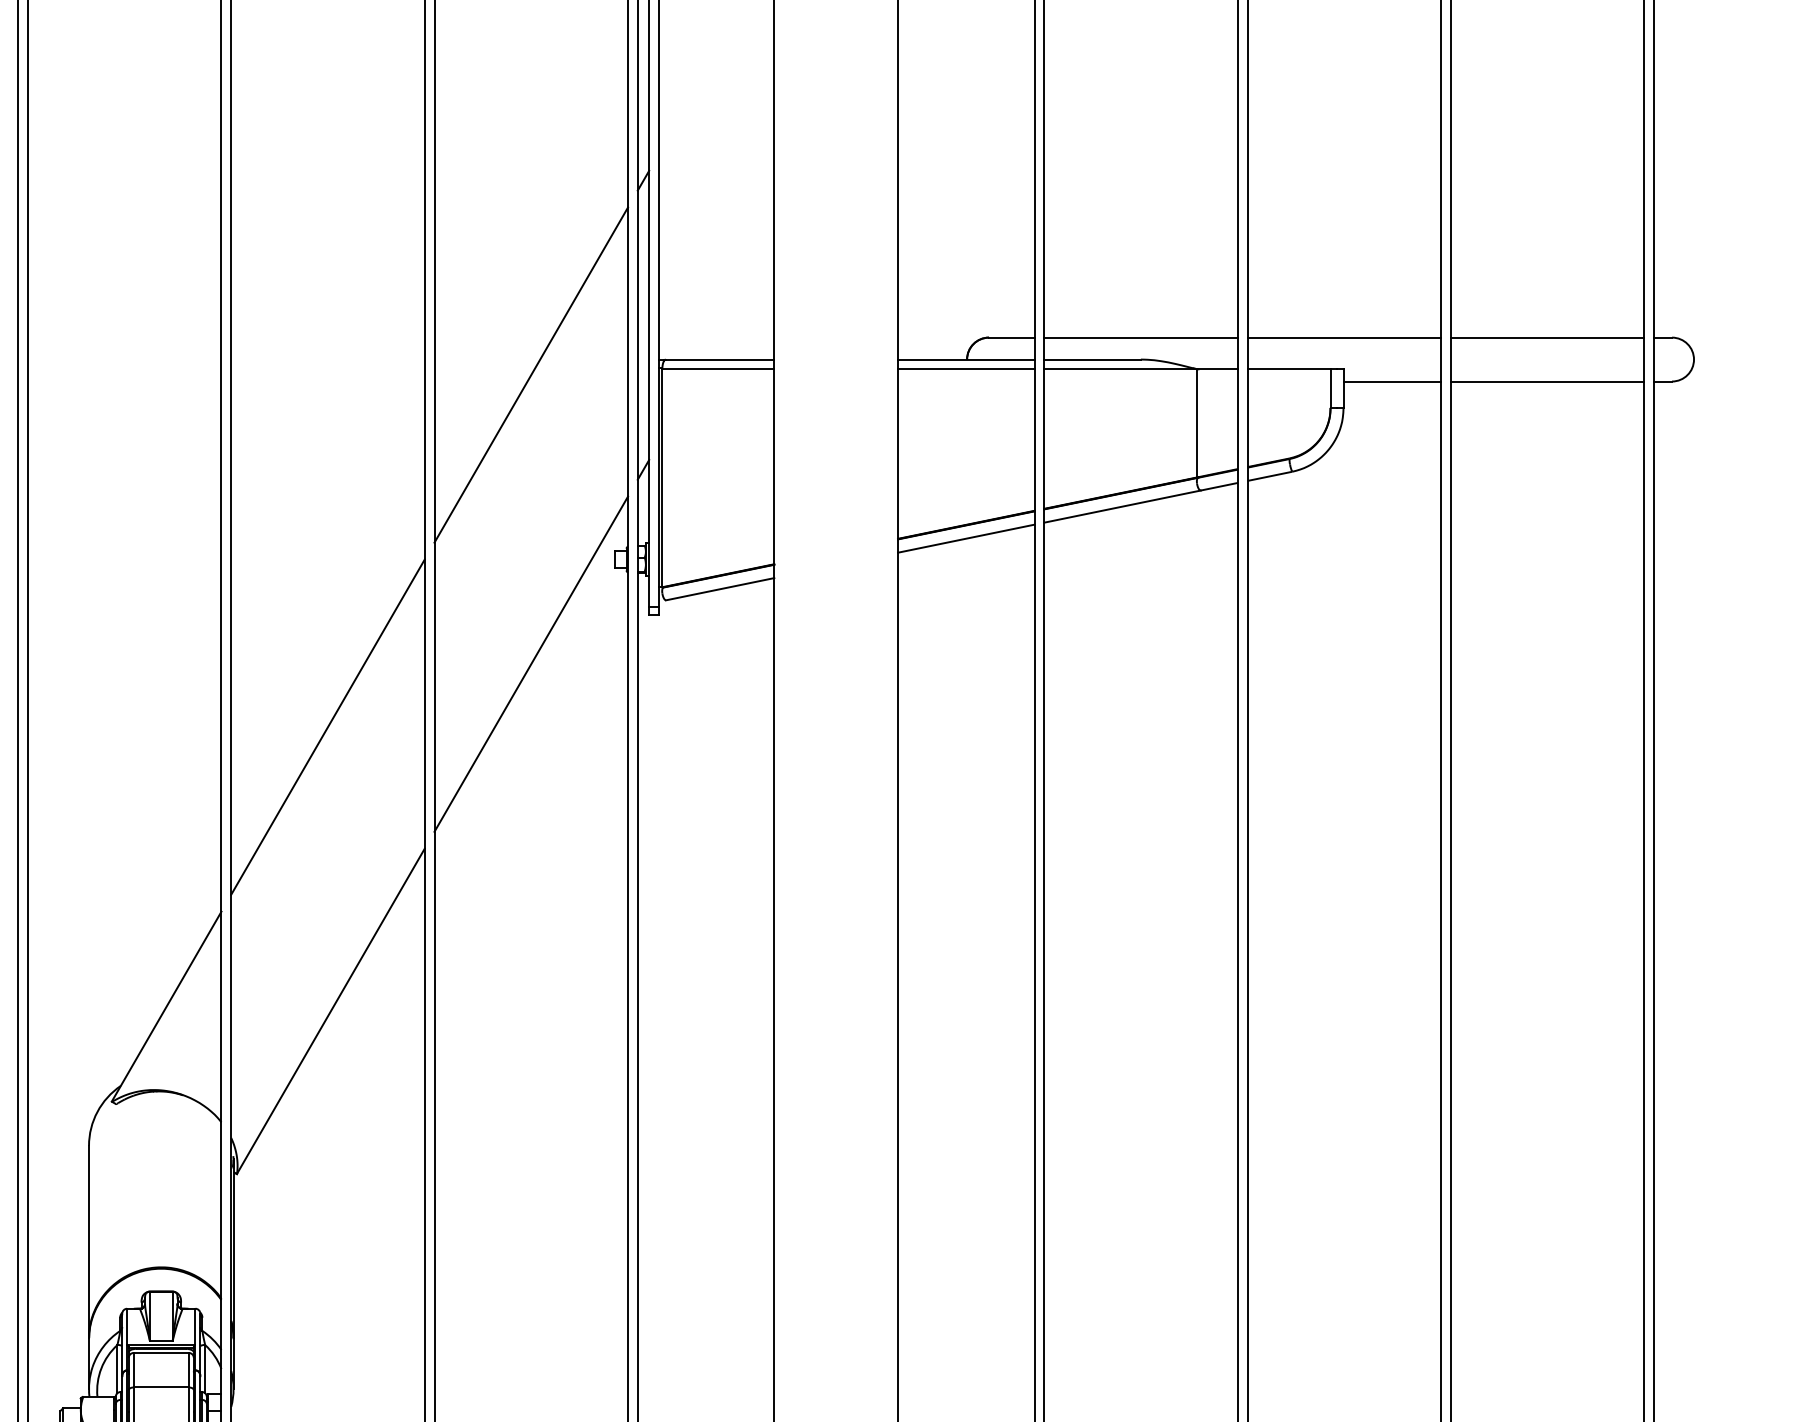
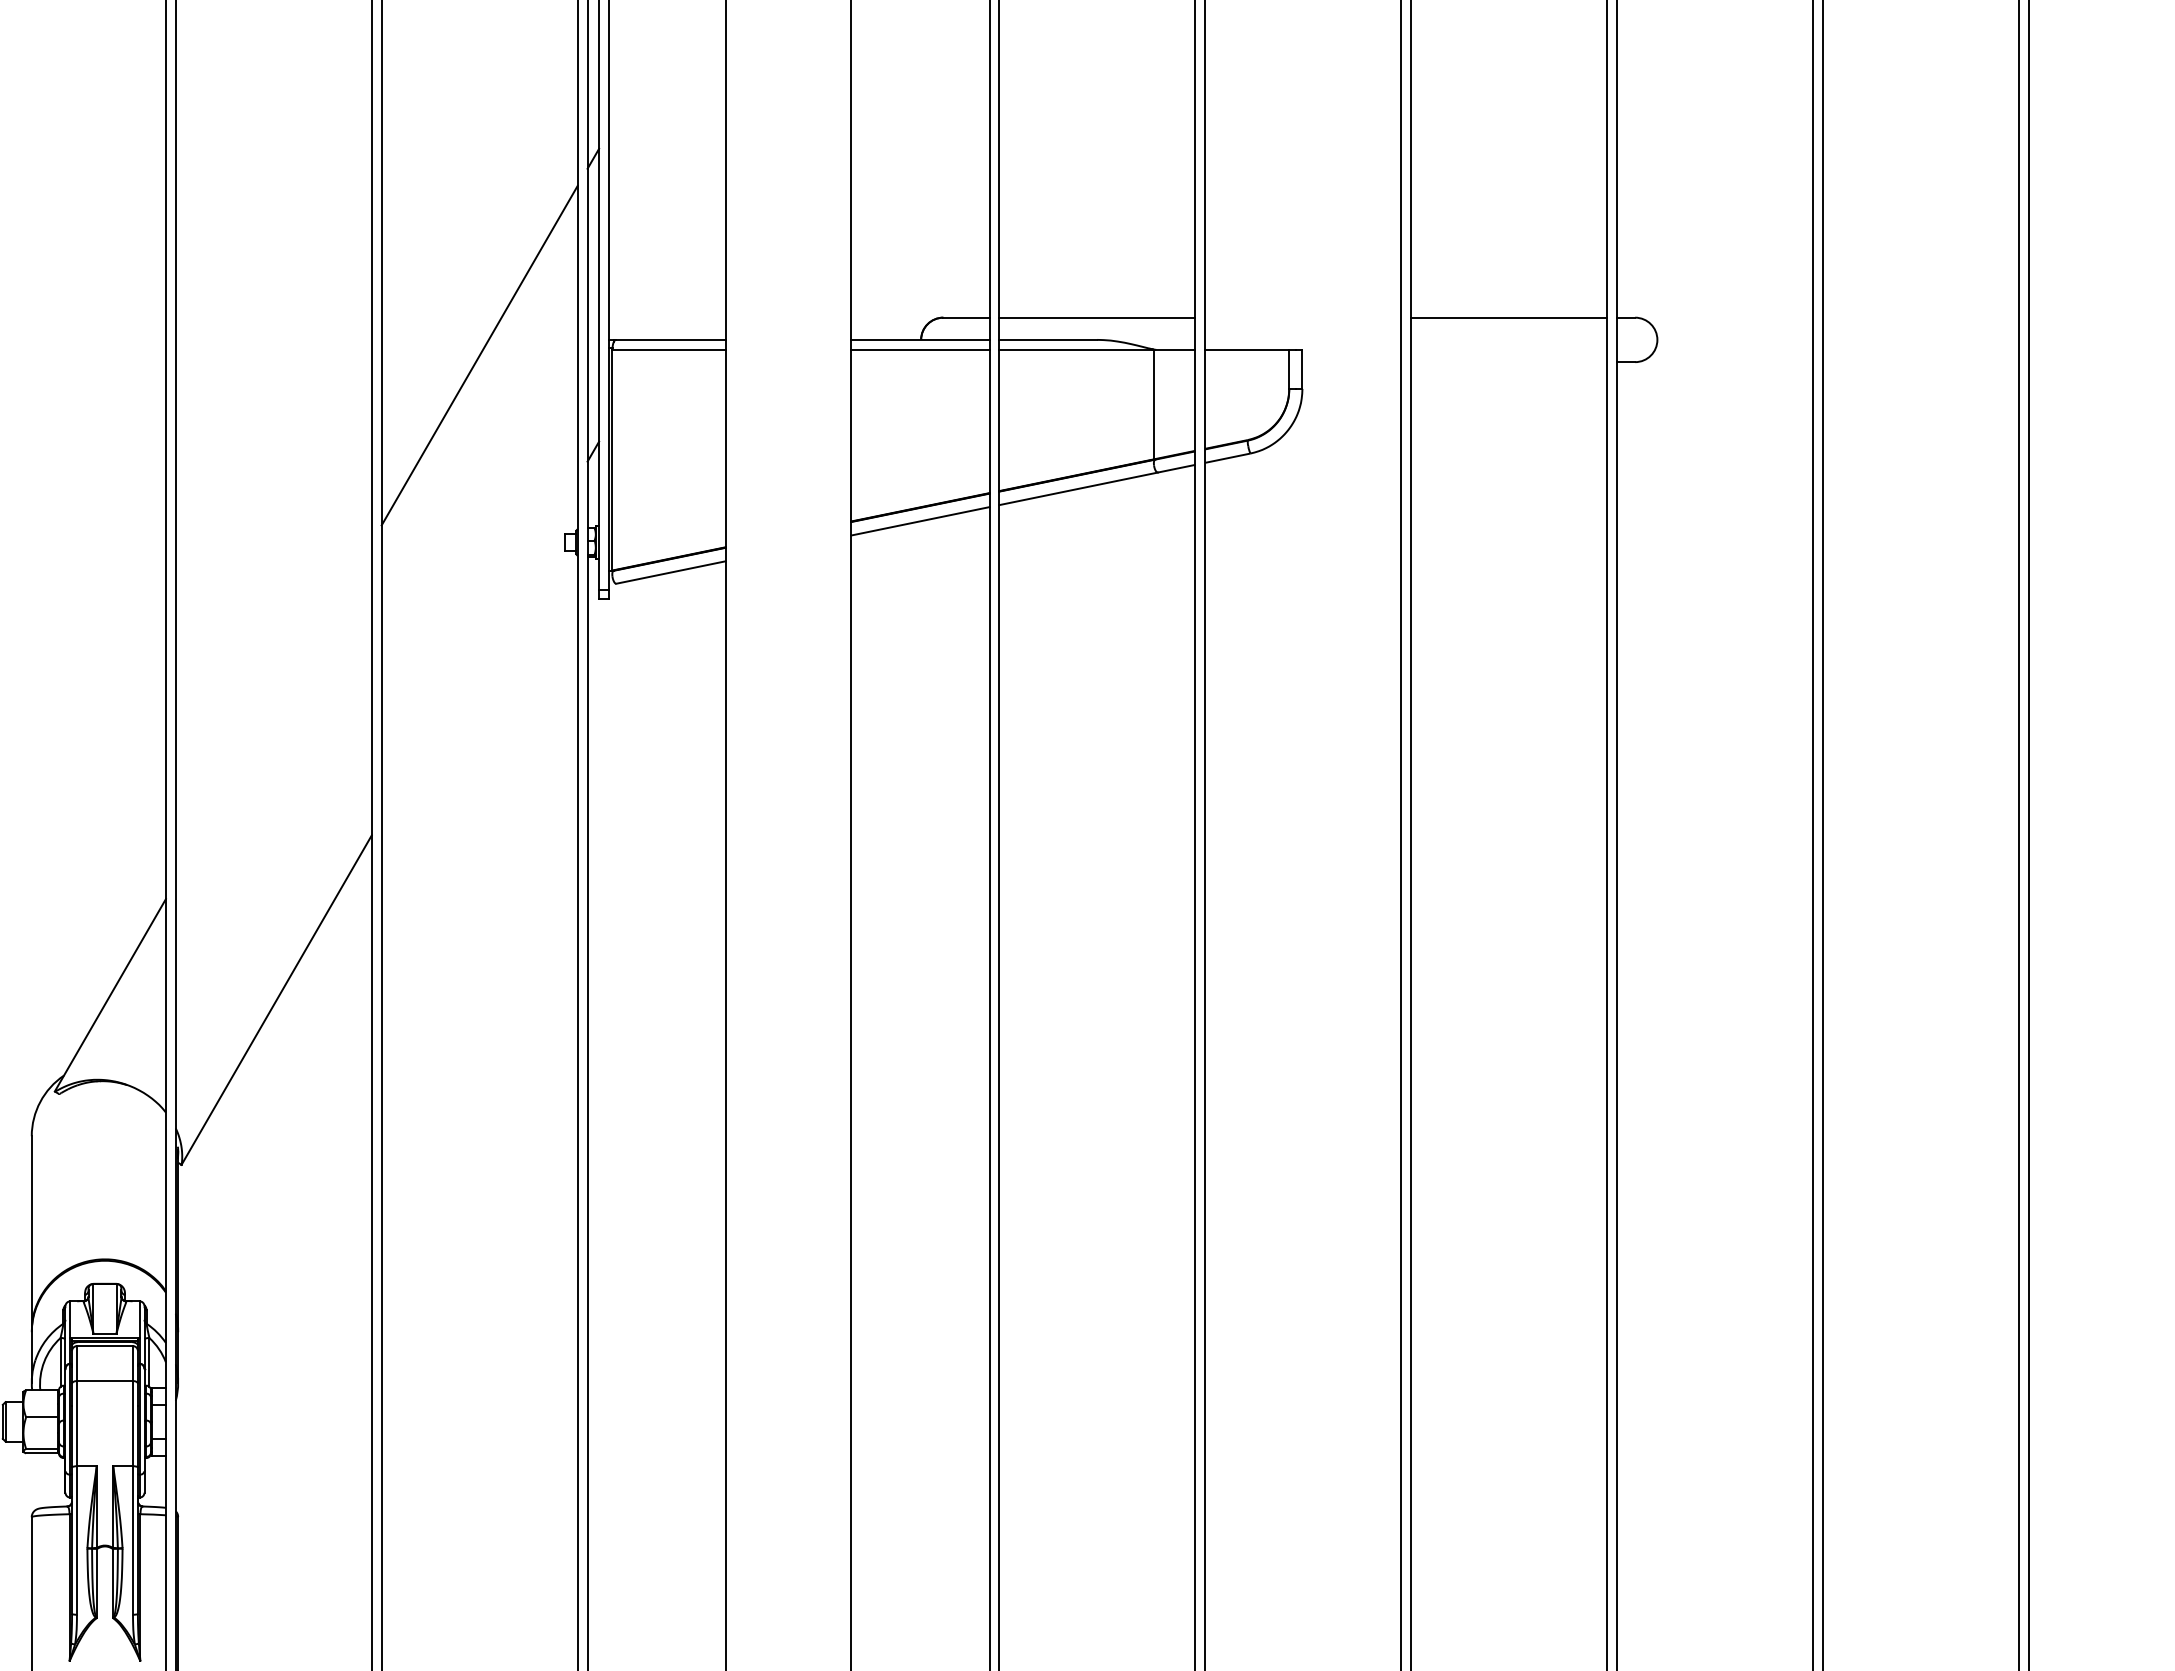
line: (1344, 337) -> (1303, 317), removed
line: (1391, 381) -> (1351, 362), removed
line: (1547, 381) -> (1509, 362), removed
line: (531, 664) -> (479, 648), removed
line: (327, 726) -> (273, 711), removed

